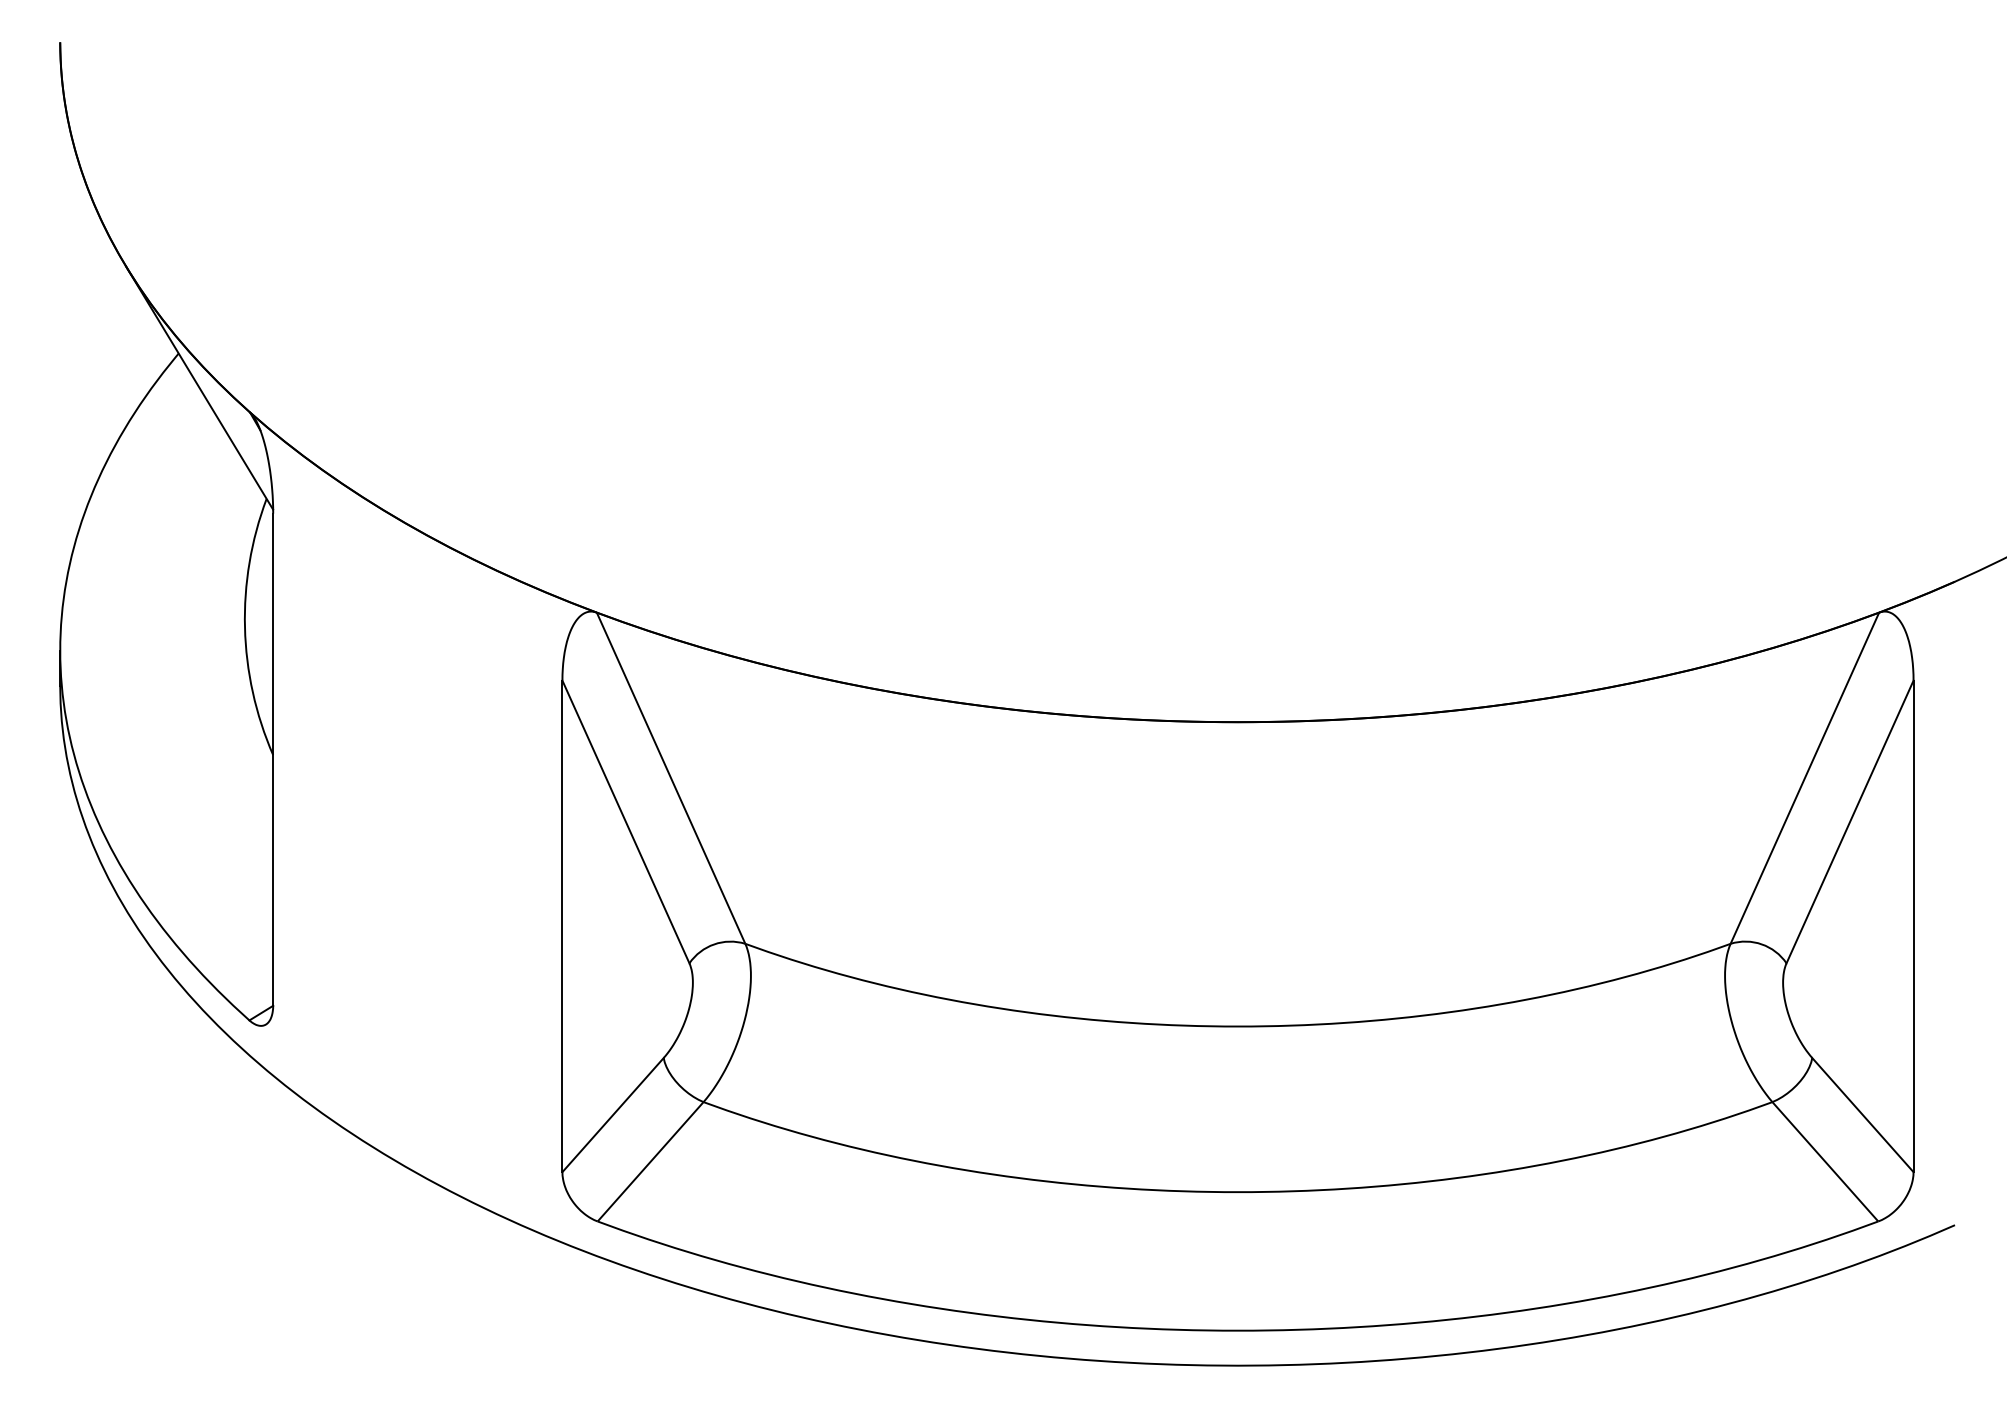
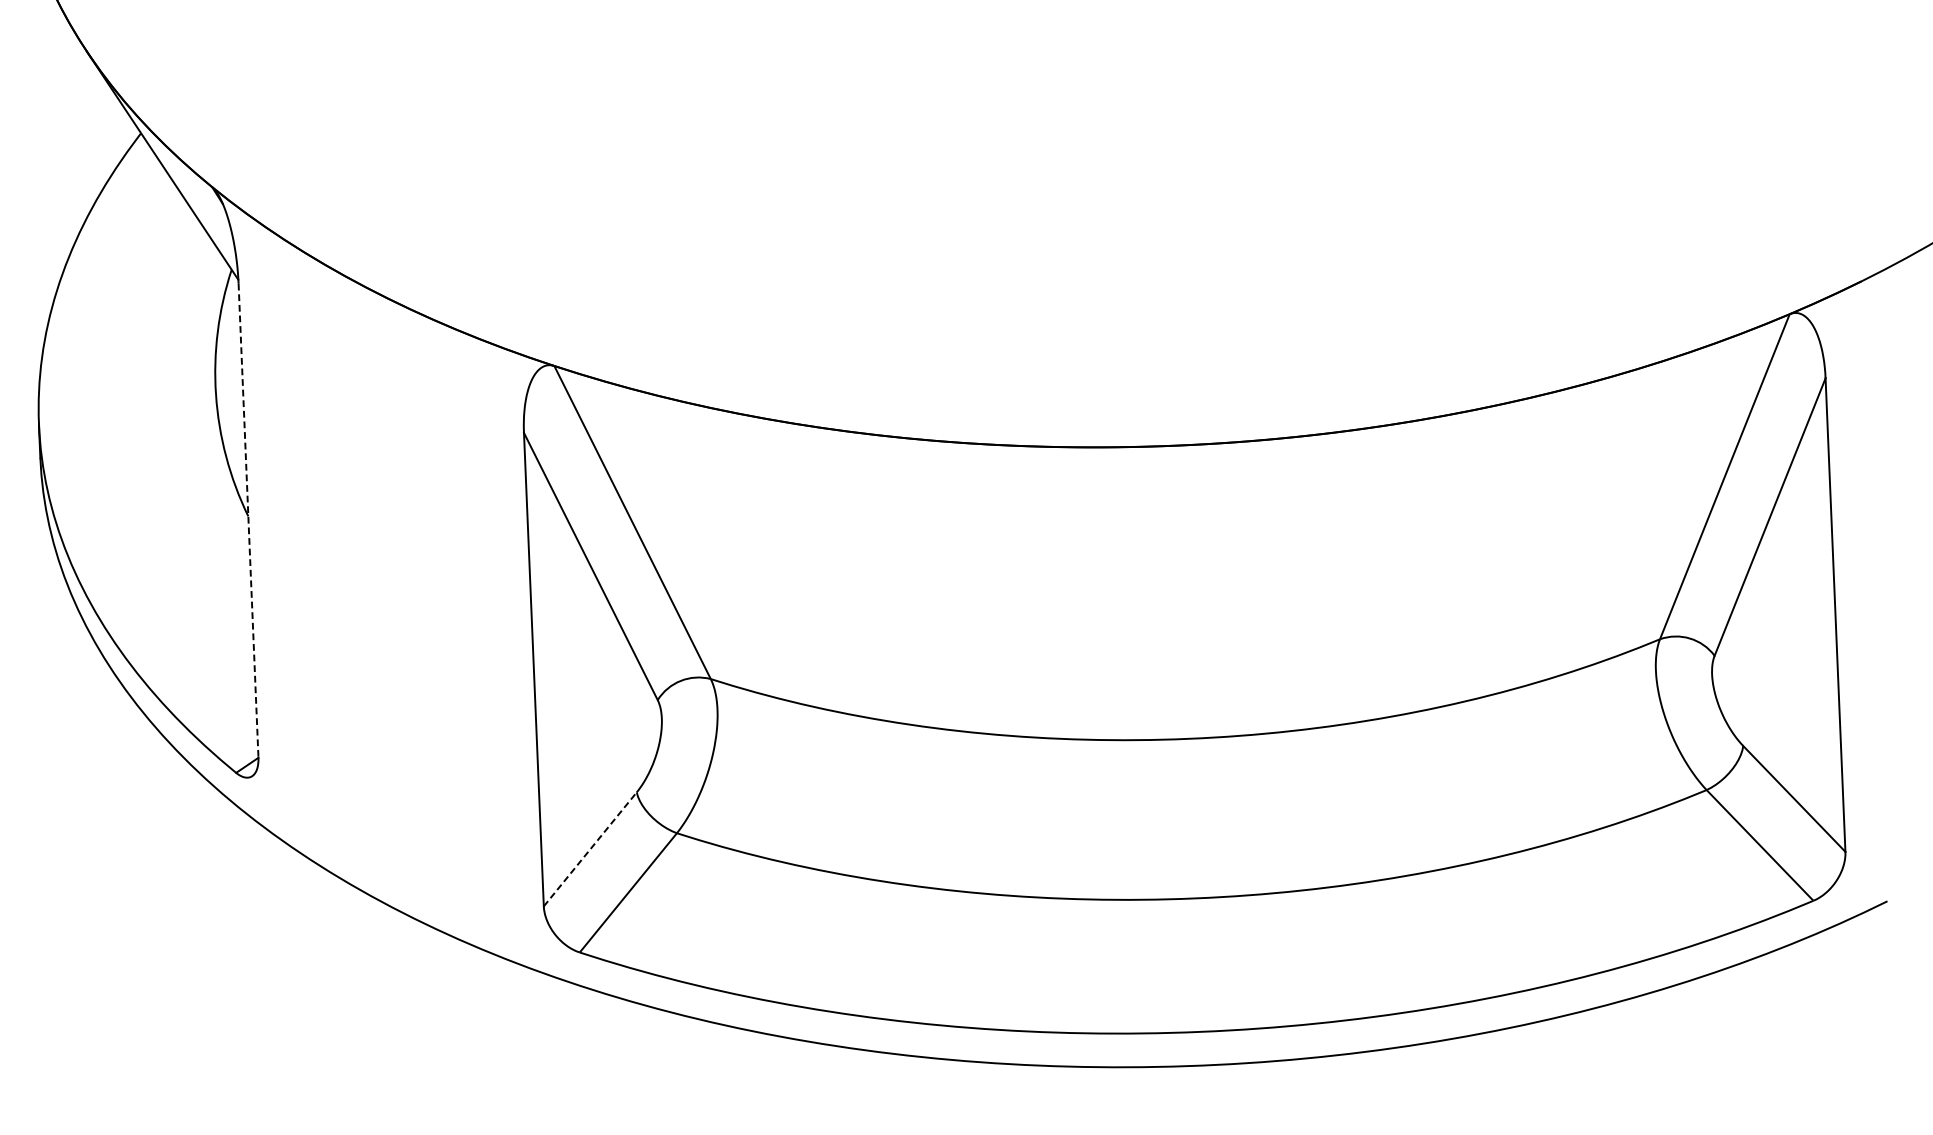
line: (273, 759) -> (248, 520), solid -> dashed
line: (613, 1114) -> (590, 848), solid -> dashed

